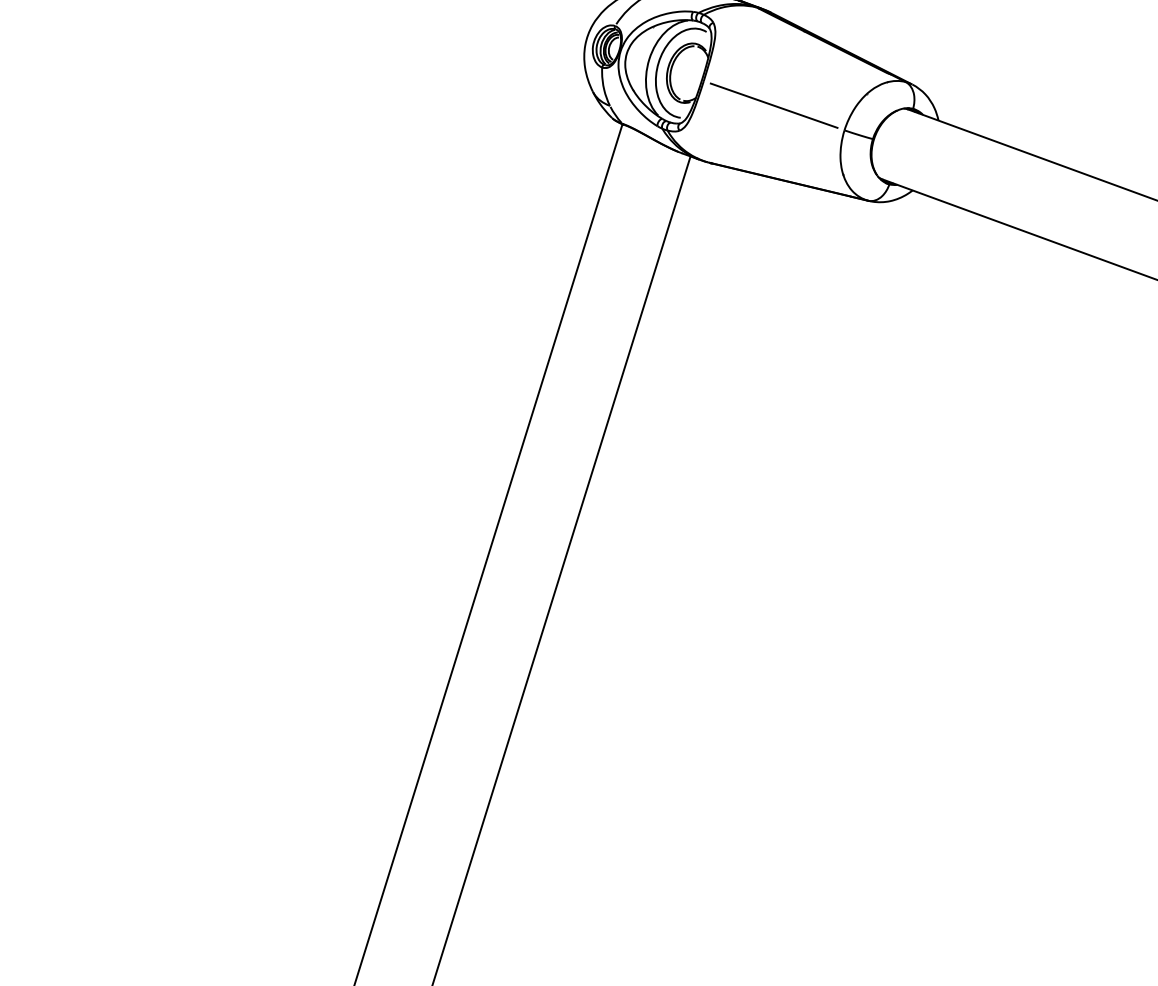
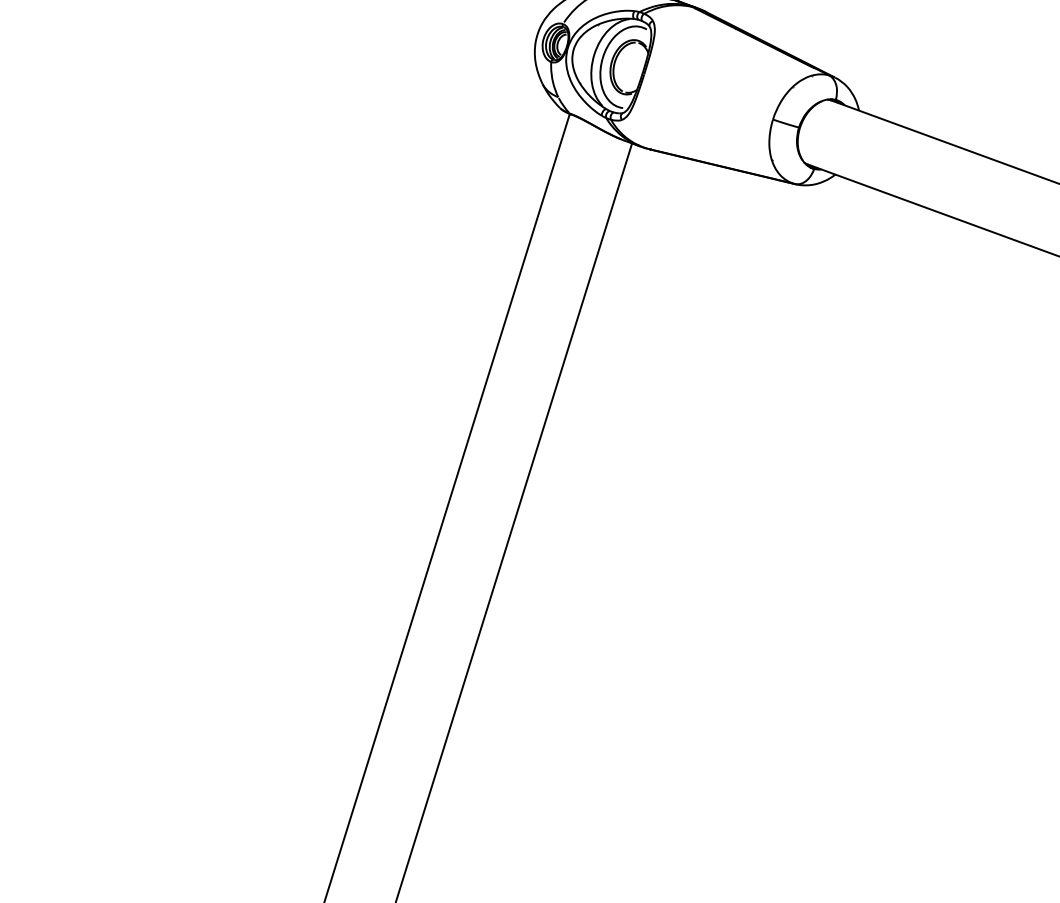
line: (773, 105) -> (708, 96), removed

